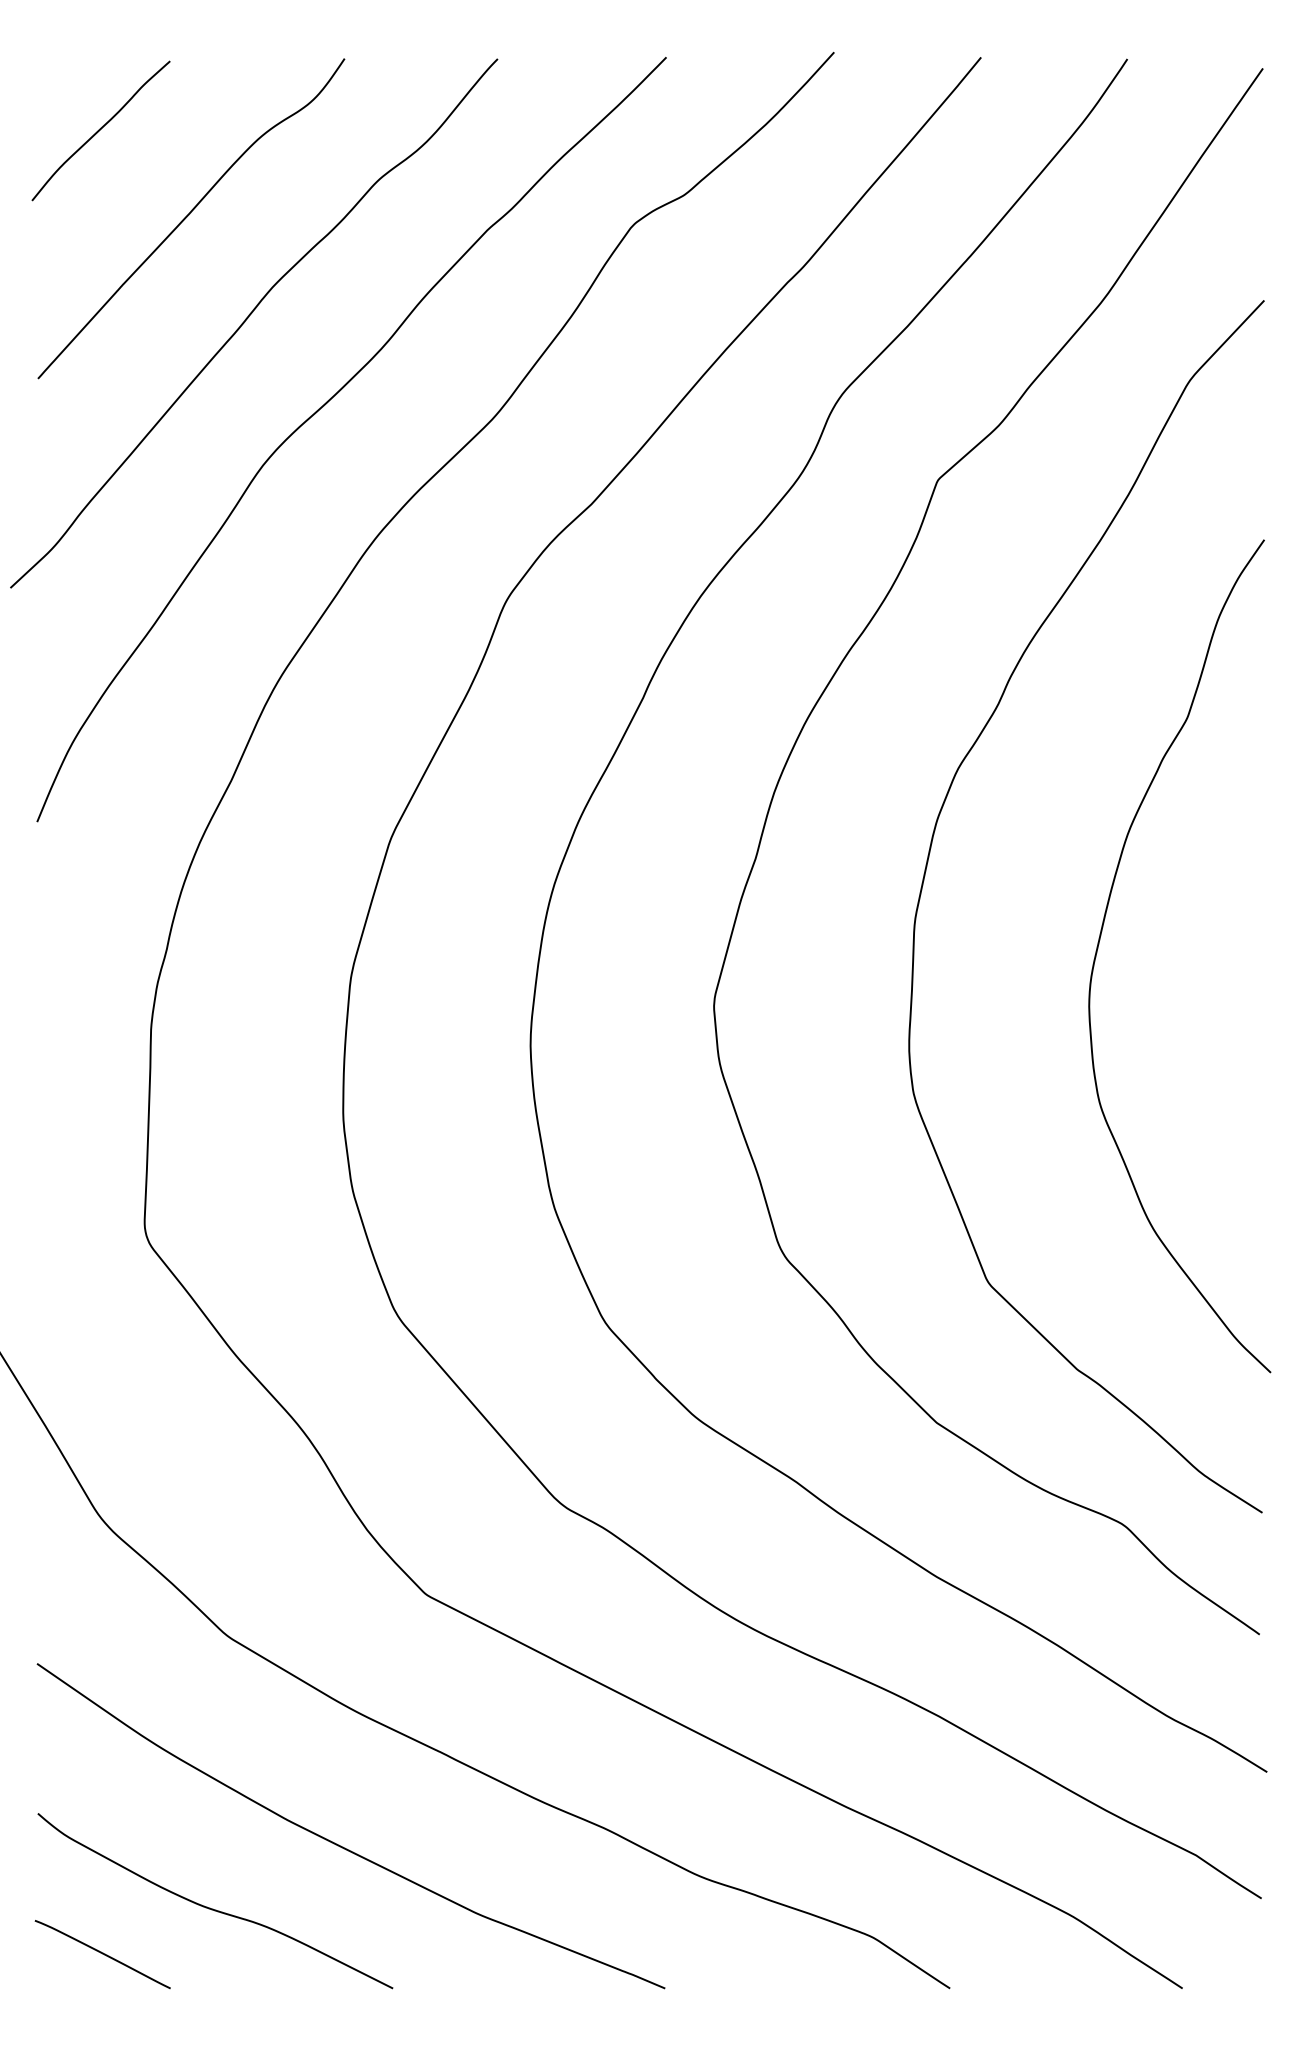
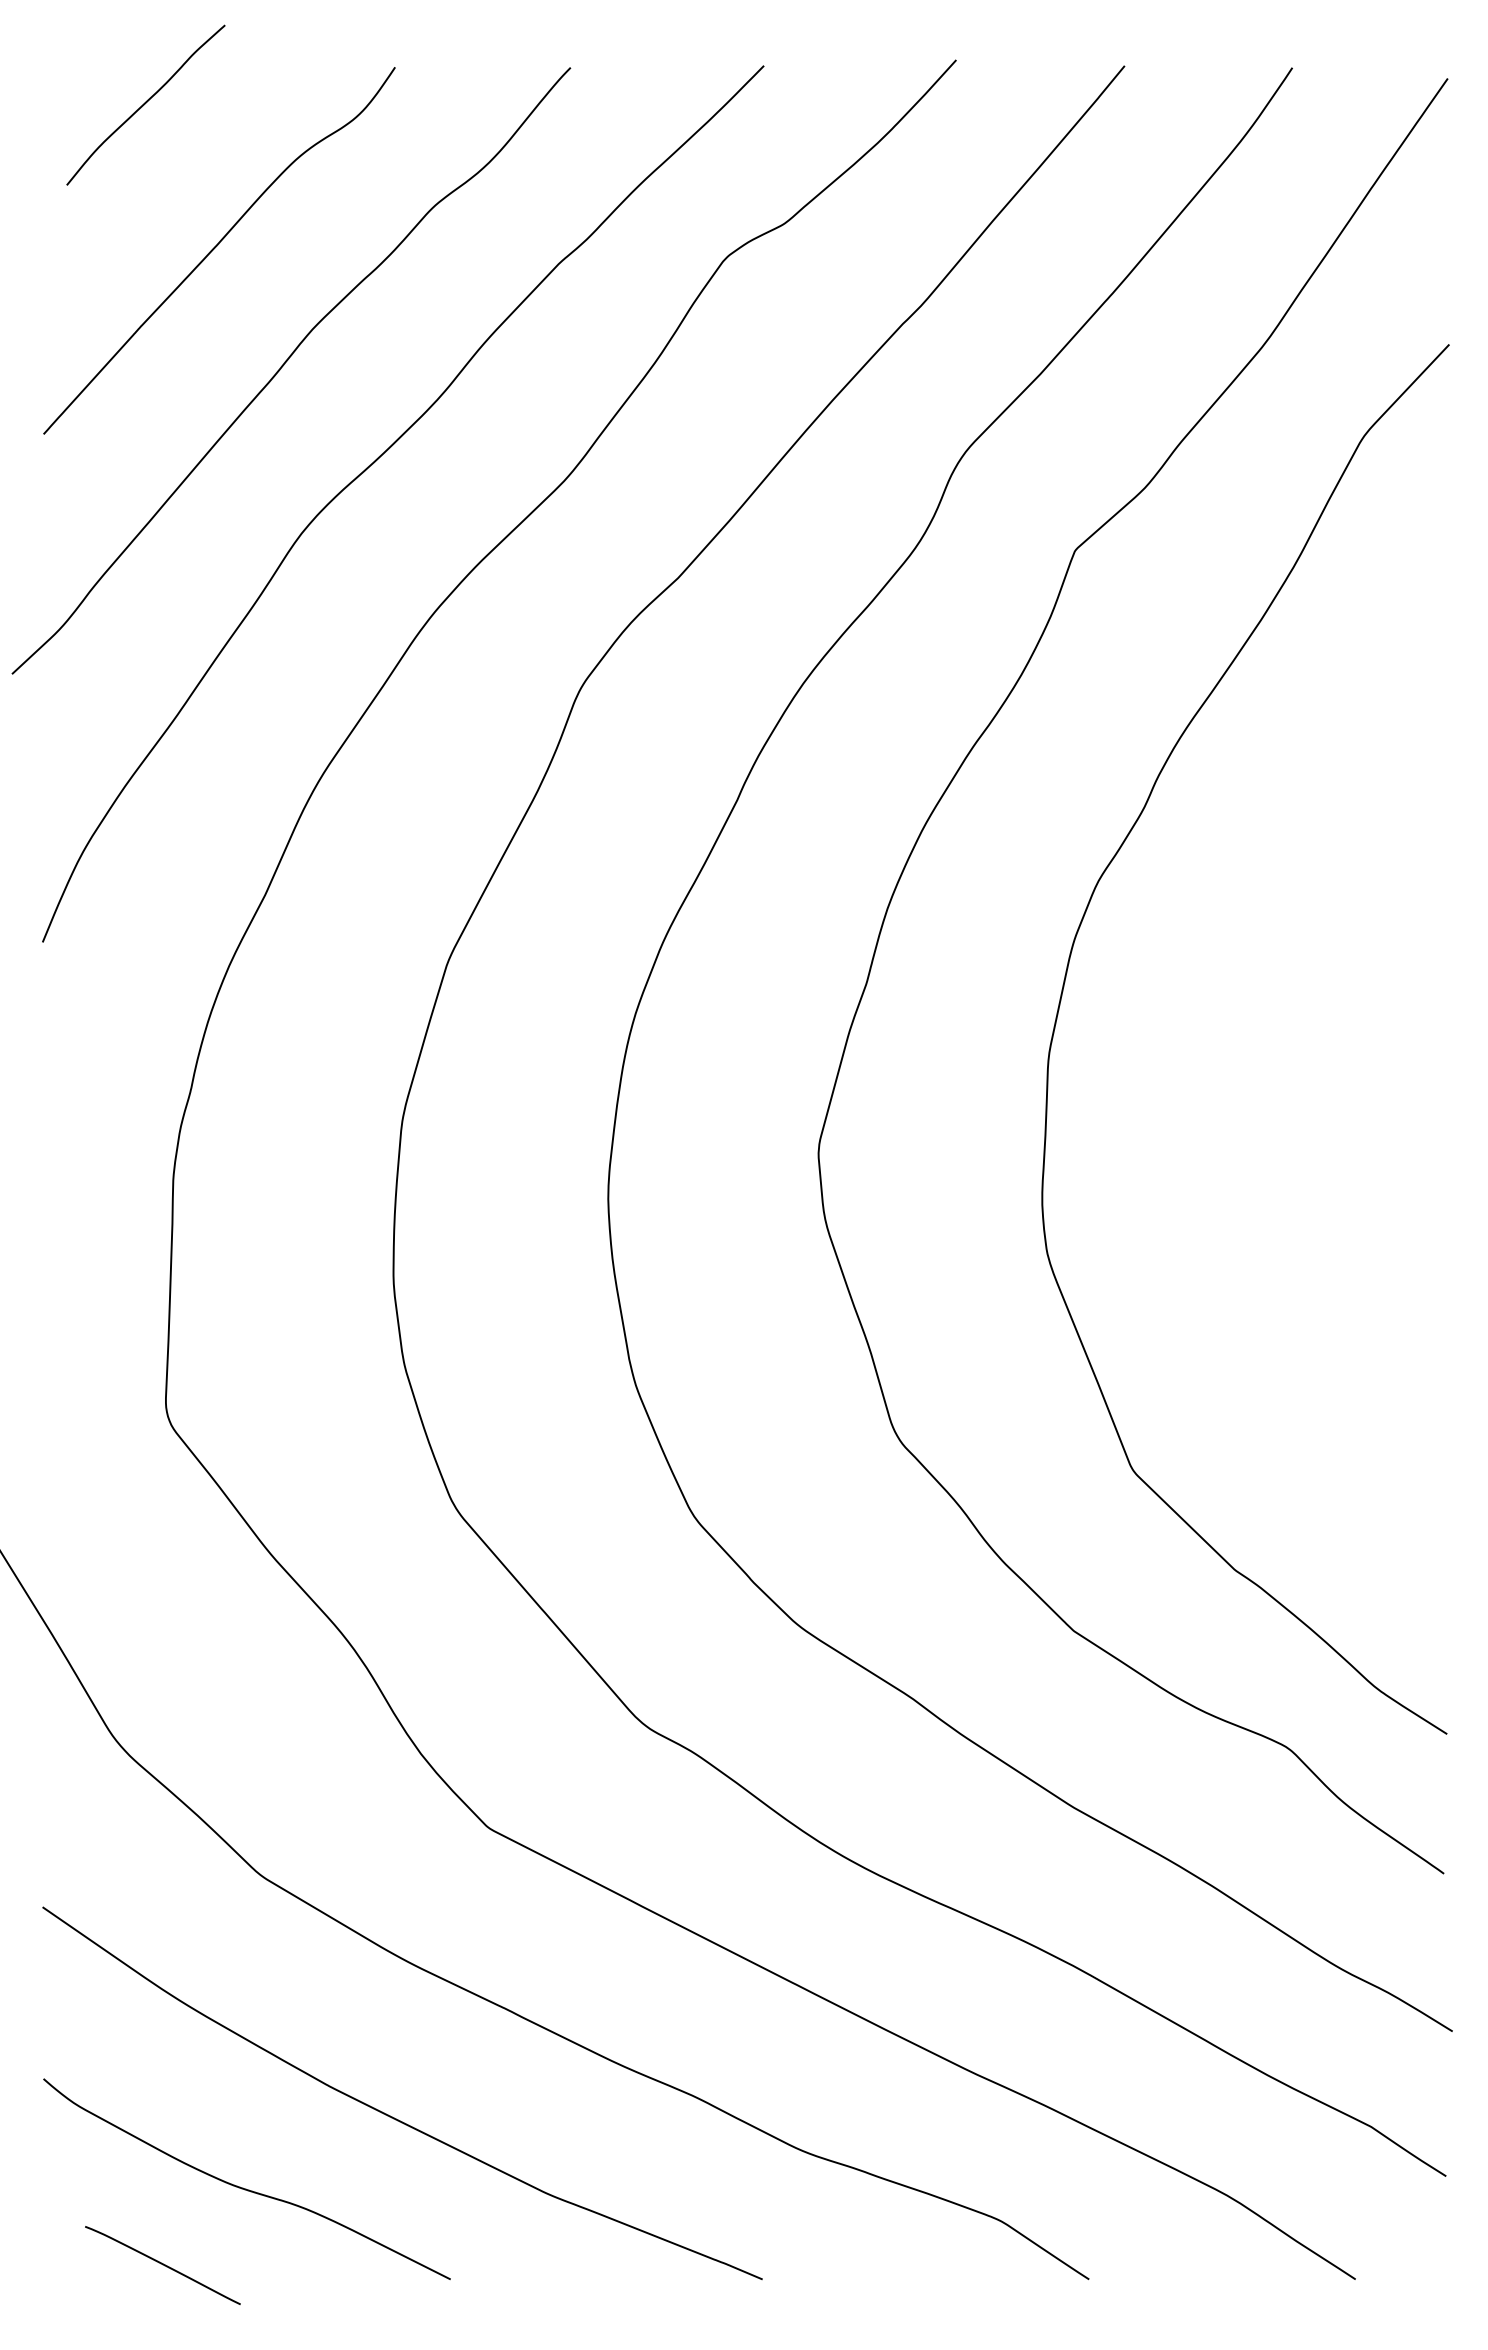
curve: (100, 130) -> (145, 104), moved
curve: (1100, 939) -> (1261, 1077), removed
curve: (102, 1954) -> (162, 2265), moved

